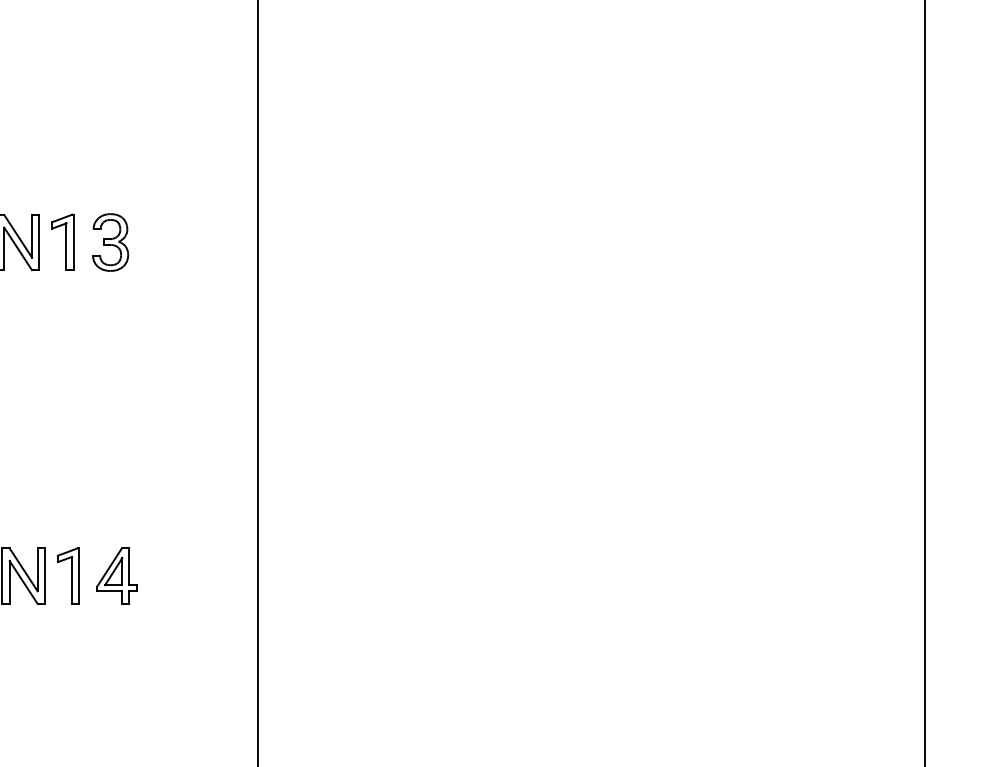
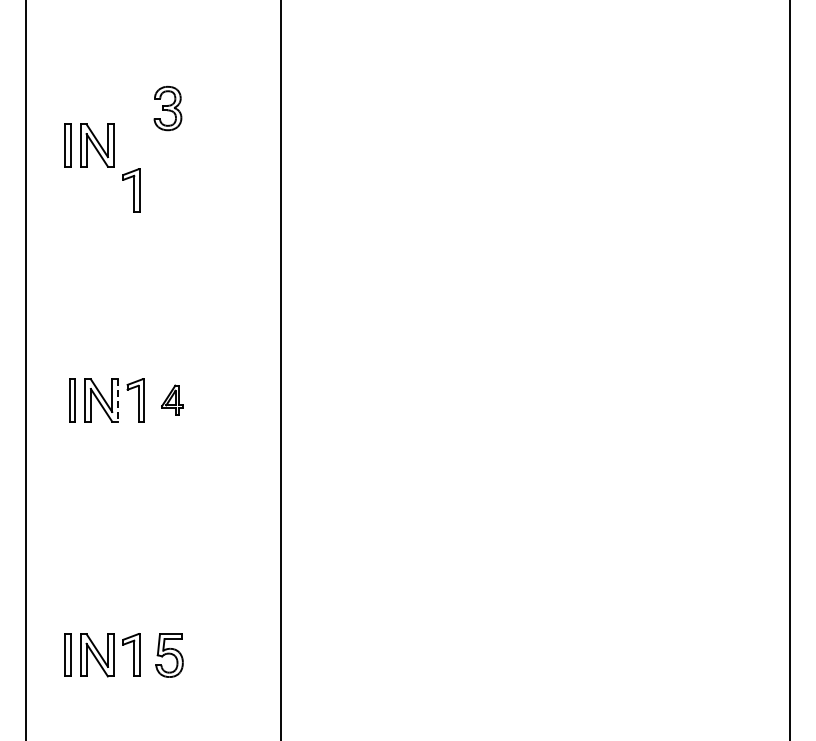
part: (62, 242) -> (131, 190), moved
part: (110, 242) -> (167, 108), moved
line: (44, 576) -> (117, 400), solid -> dashed
part: (116, 576) -> (172, 400), size x0.7

